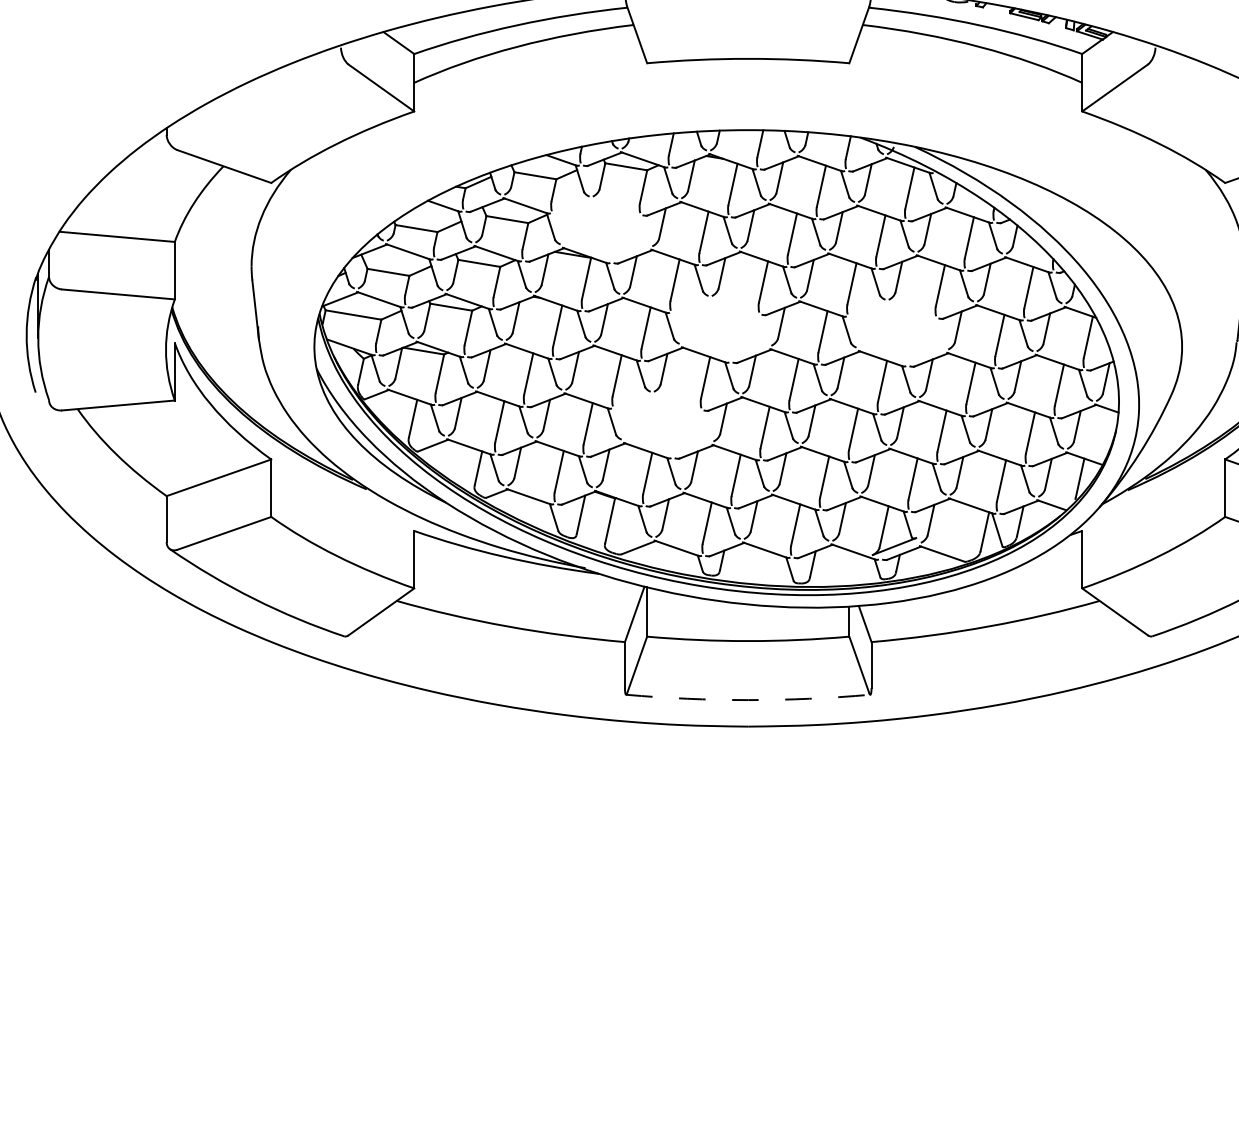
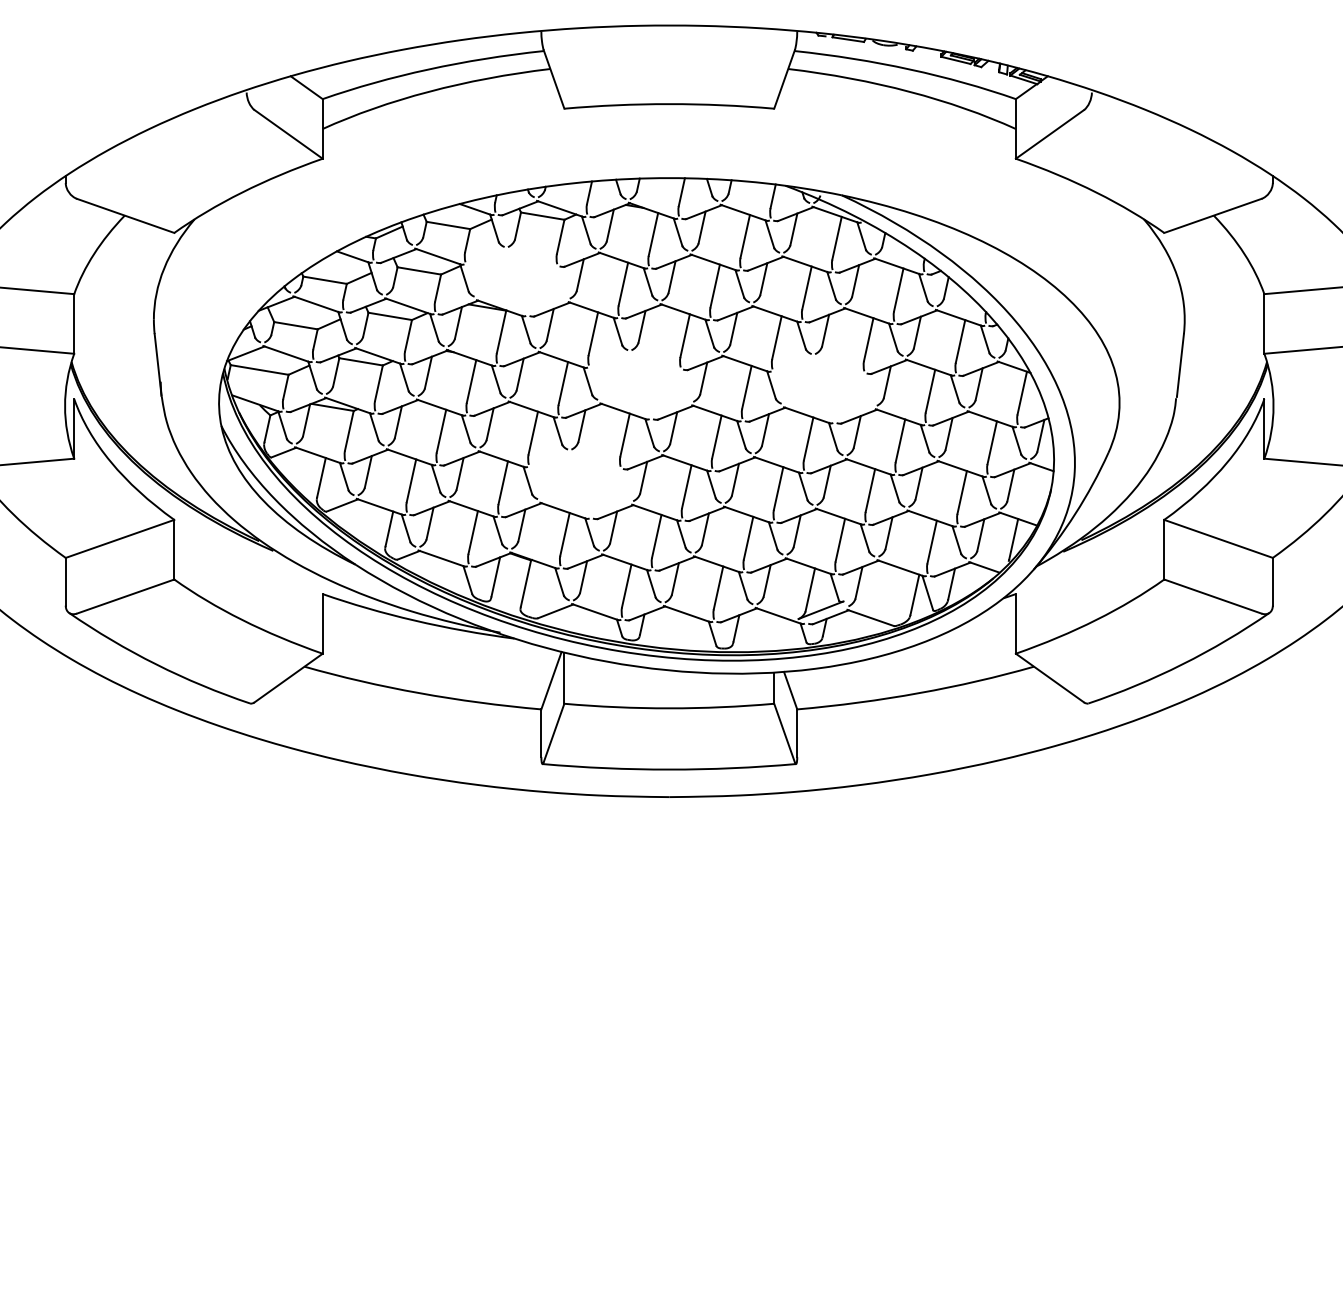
arc: (748, 700) -> (669, 769), dashed -> solid

